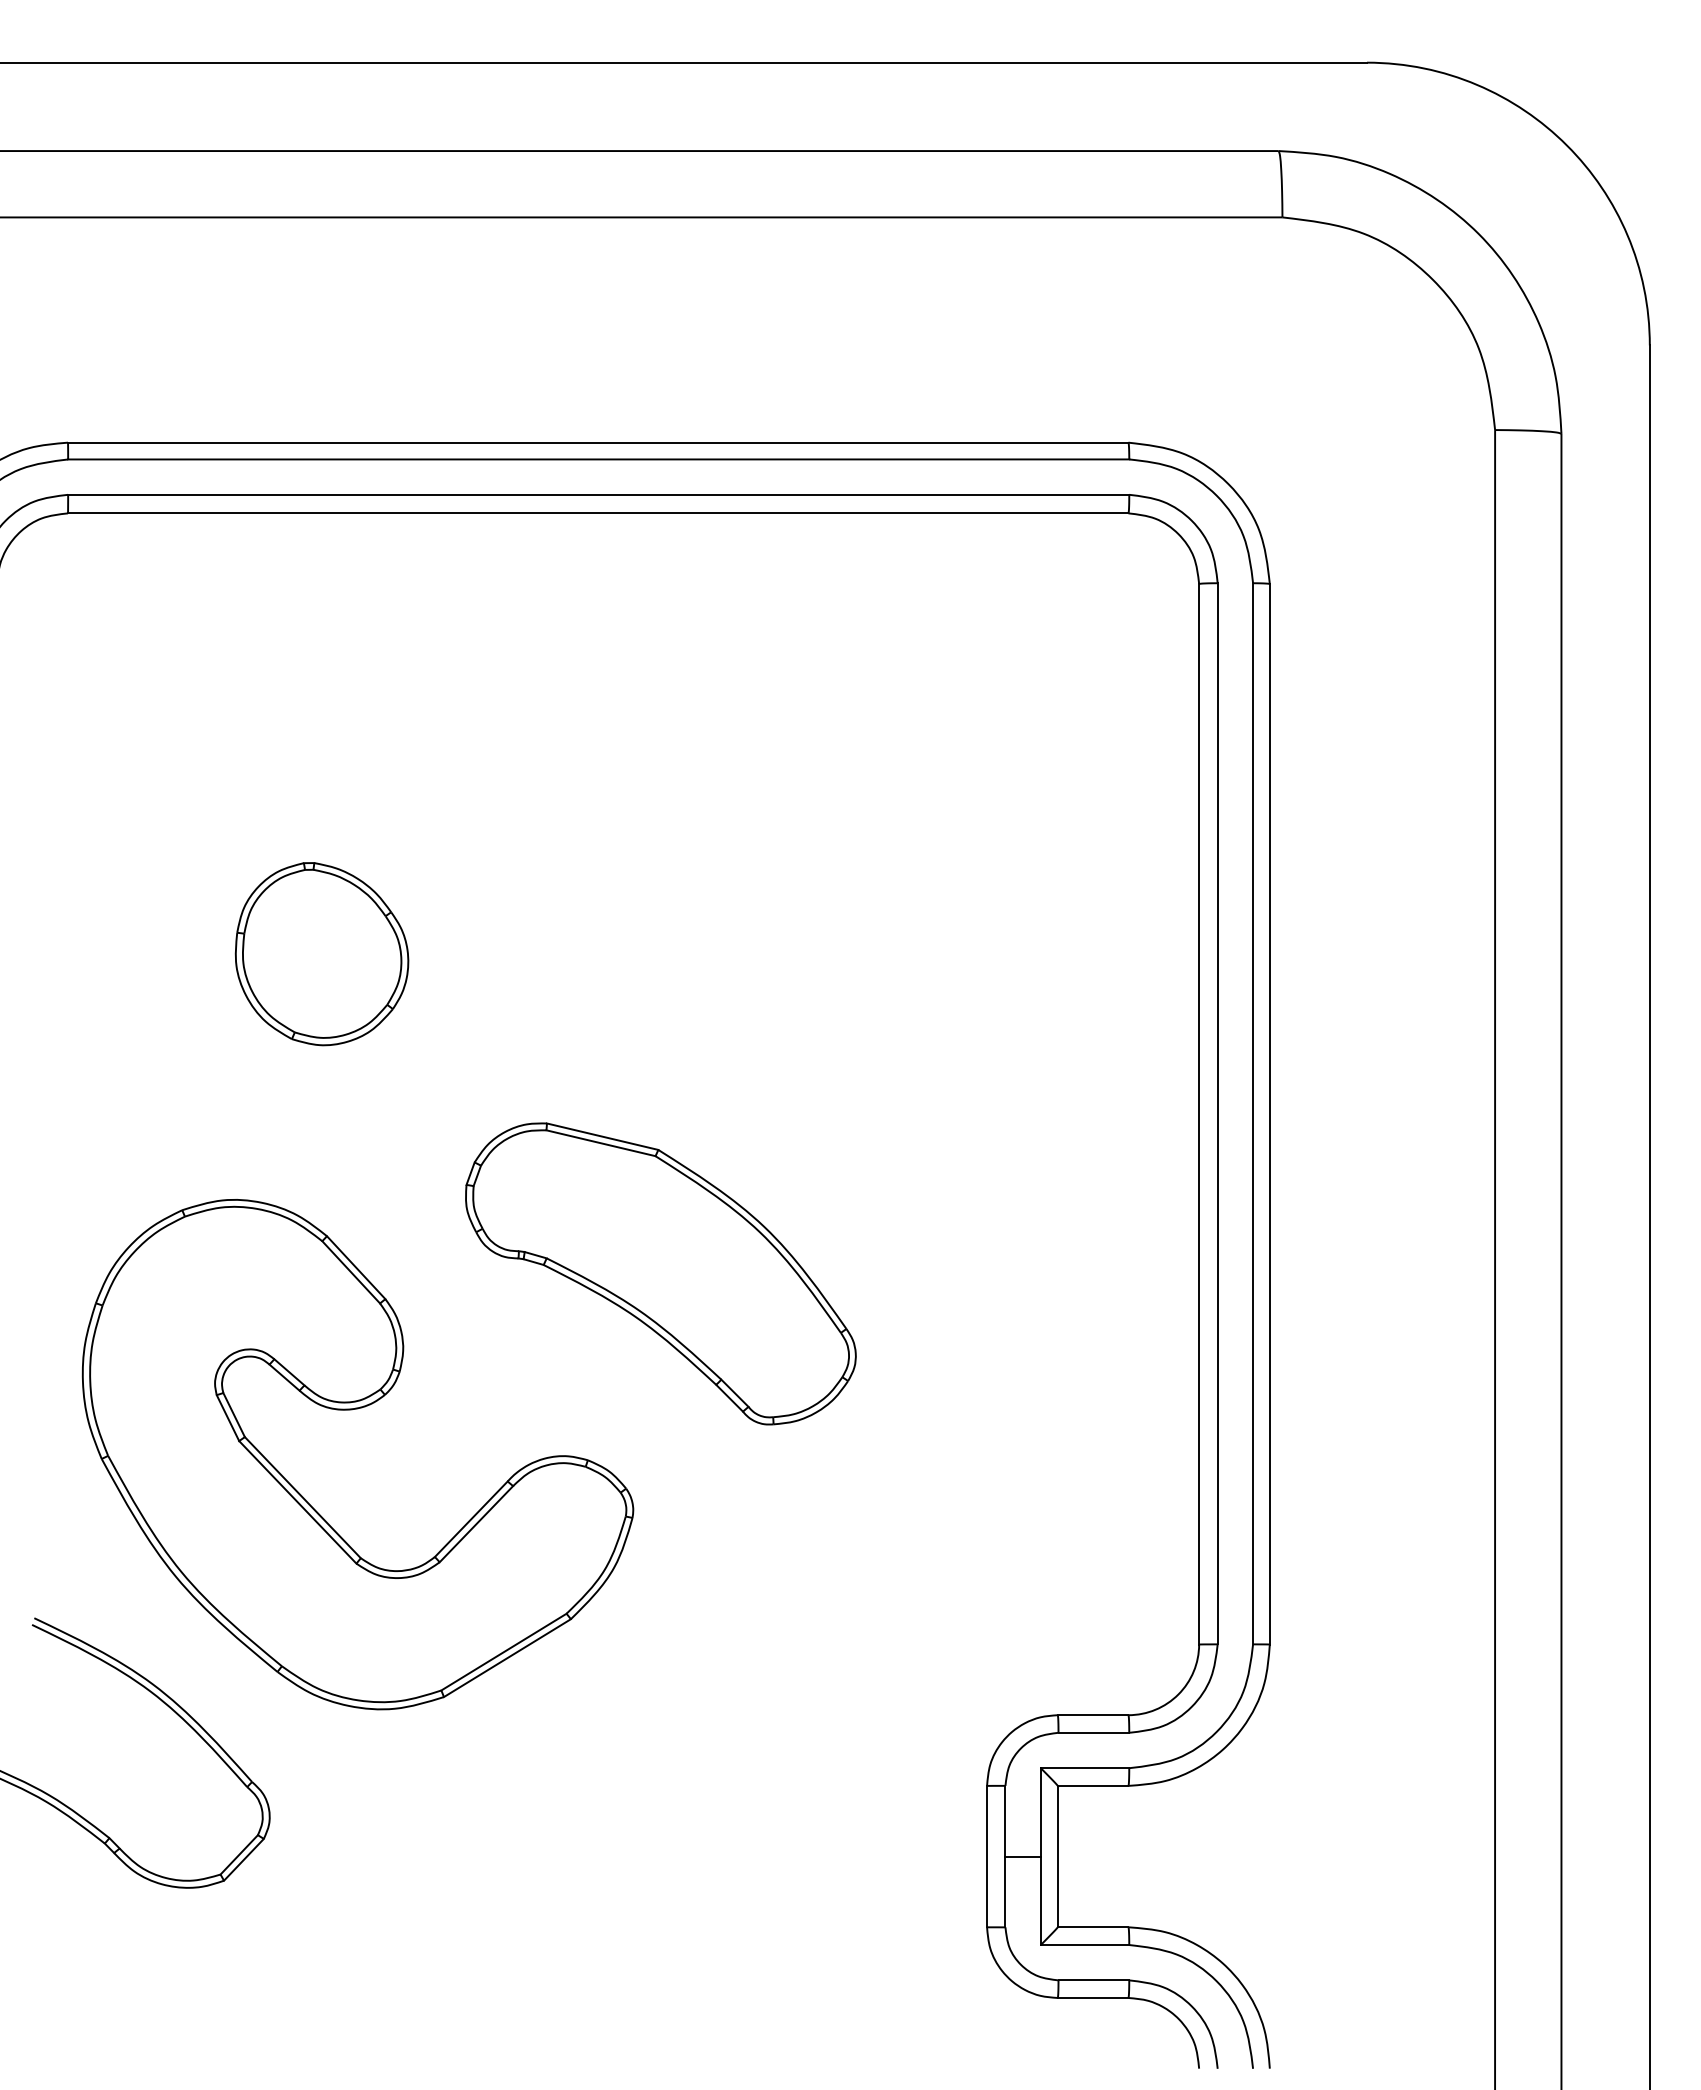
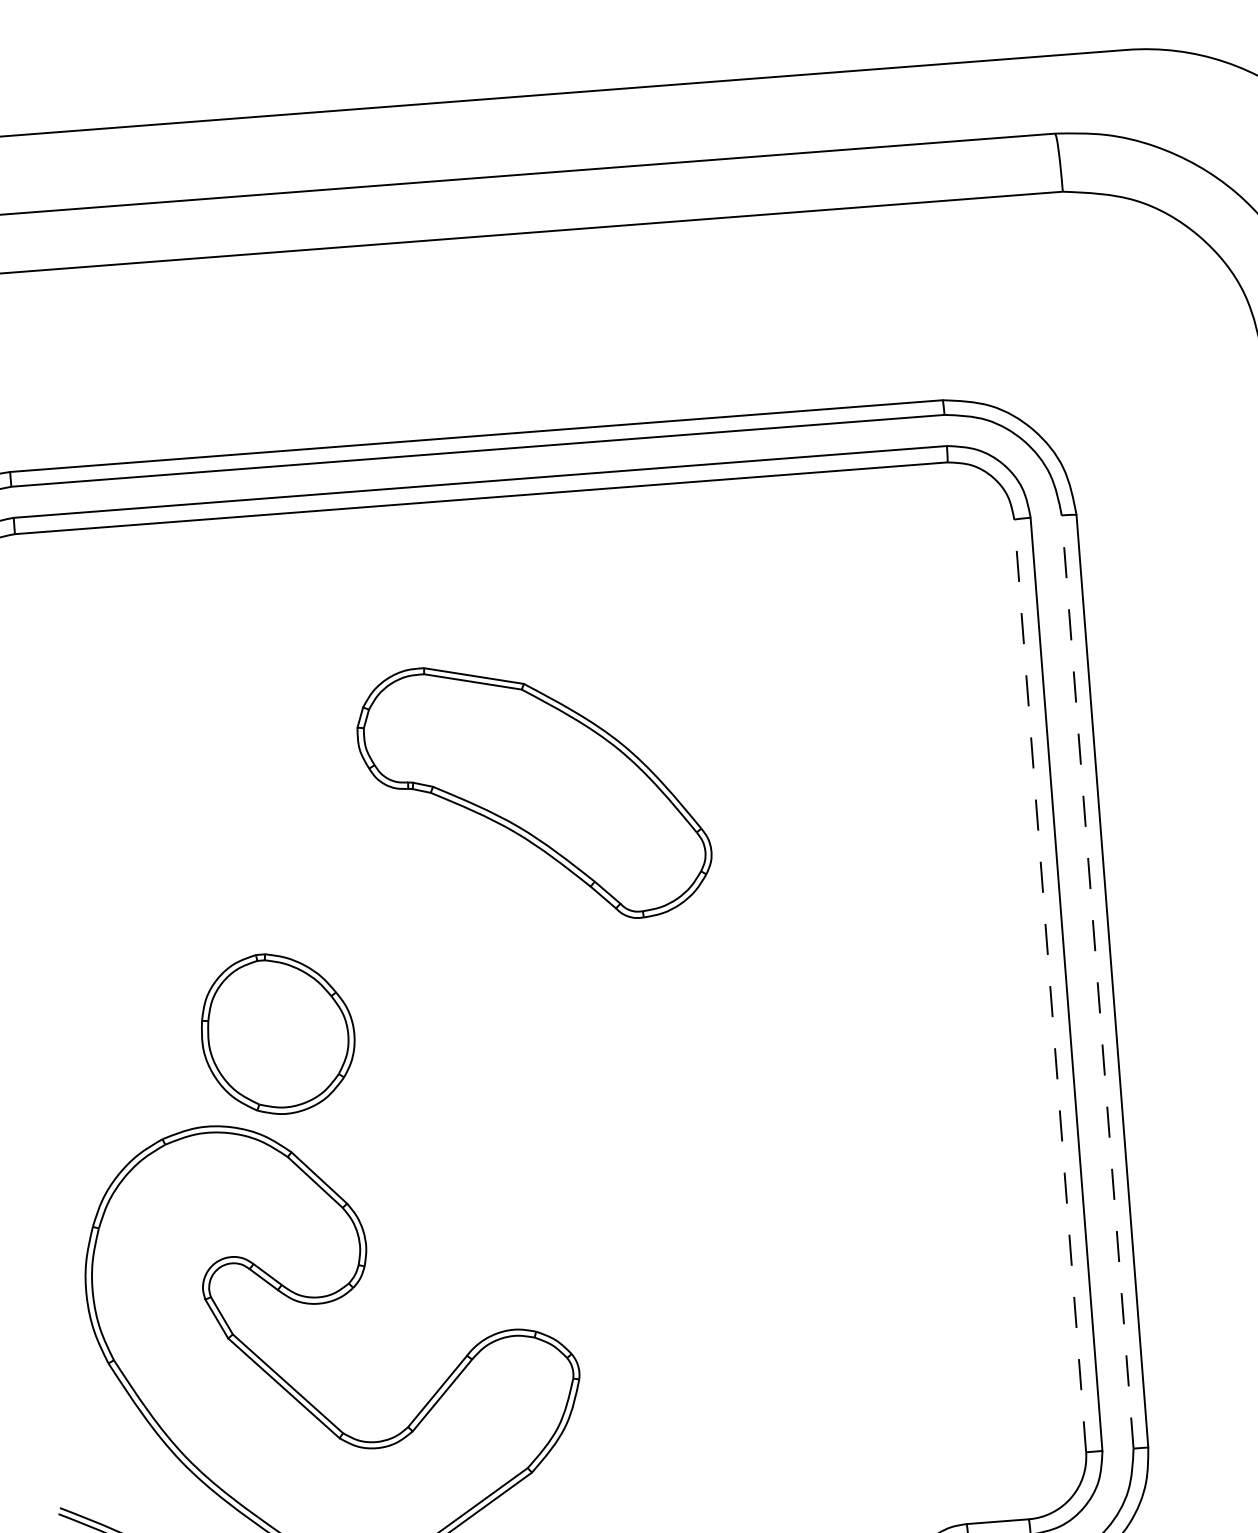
part: (321, 954) -> (277, 1034), moved
line: (1199, 1113) -> (1050, 985), solid -> dashed
line: (1253, 1113) -> (1098, 981), solid -> dashed
part: (660, 1273) -> (534, 792), moved

